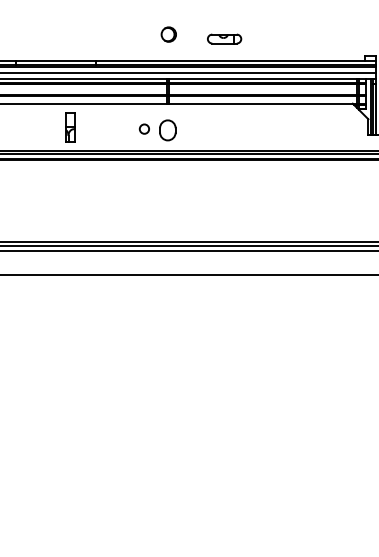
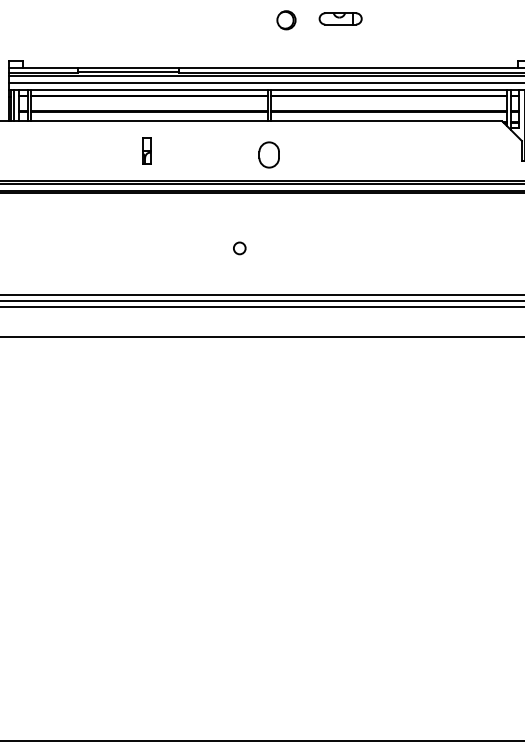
circle: (168, 34) -> (286, 20), moved
part: (224, 38) -> (340, 18), moved
part: (71, 126) -> (147, 150), size x0.7
circle: (144, 129) -> (239, 248), moved

